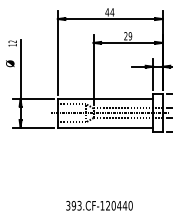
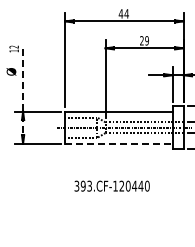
line: (20, 83) -> (23, 94), solid -> dashed
line: (105, 127) -> (118, 143), solid -> dashed
text: (98, 205) -> (111, 185), moved

